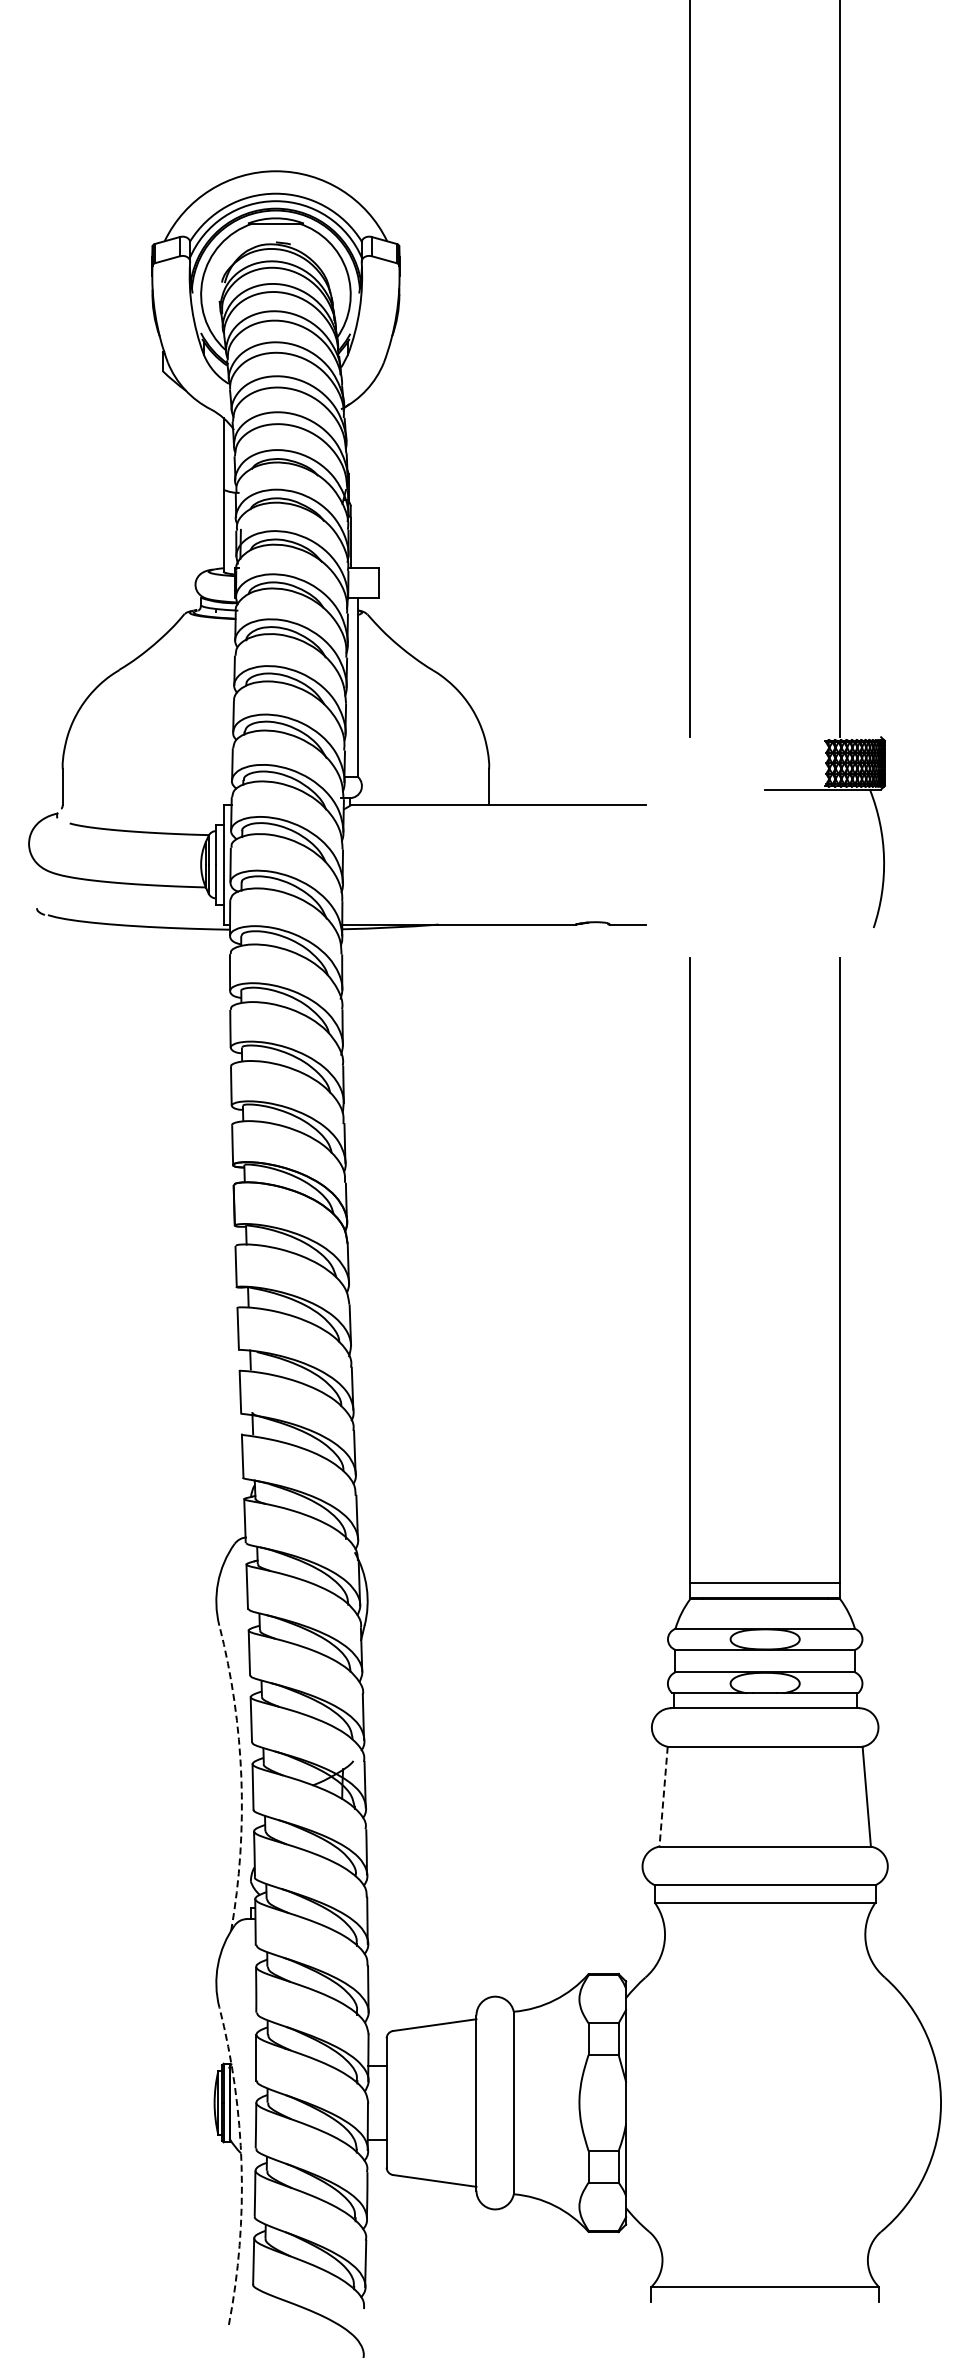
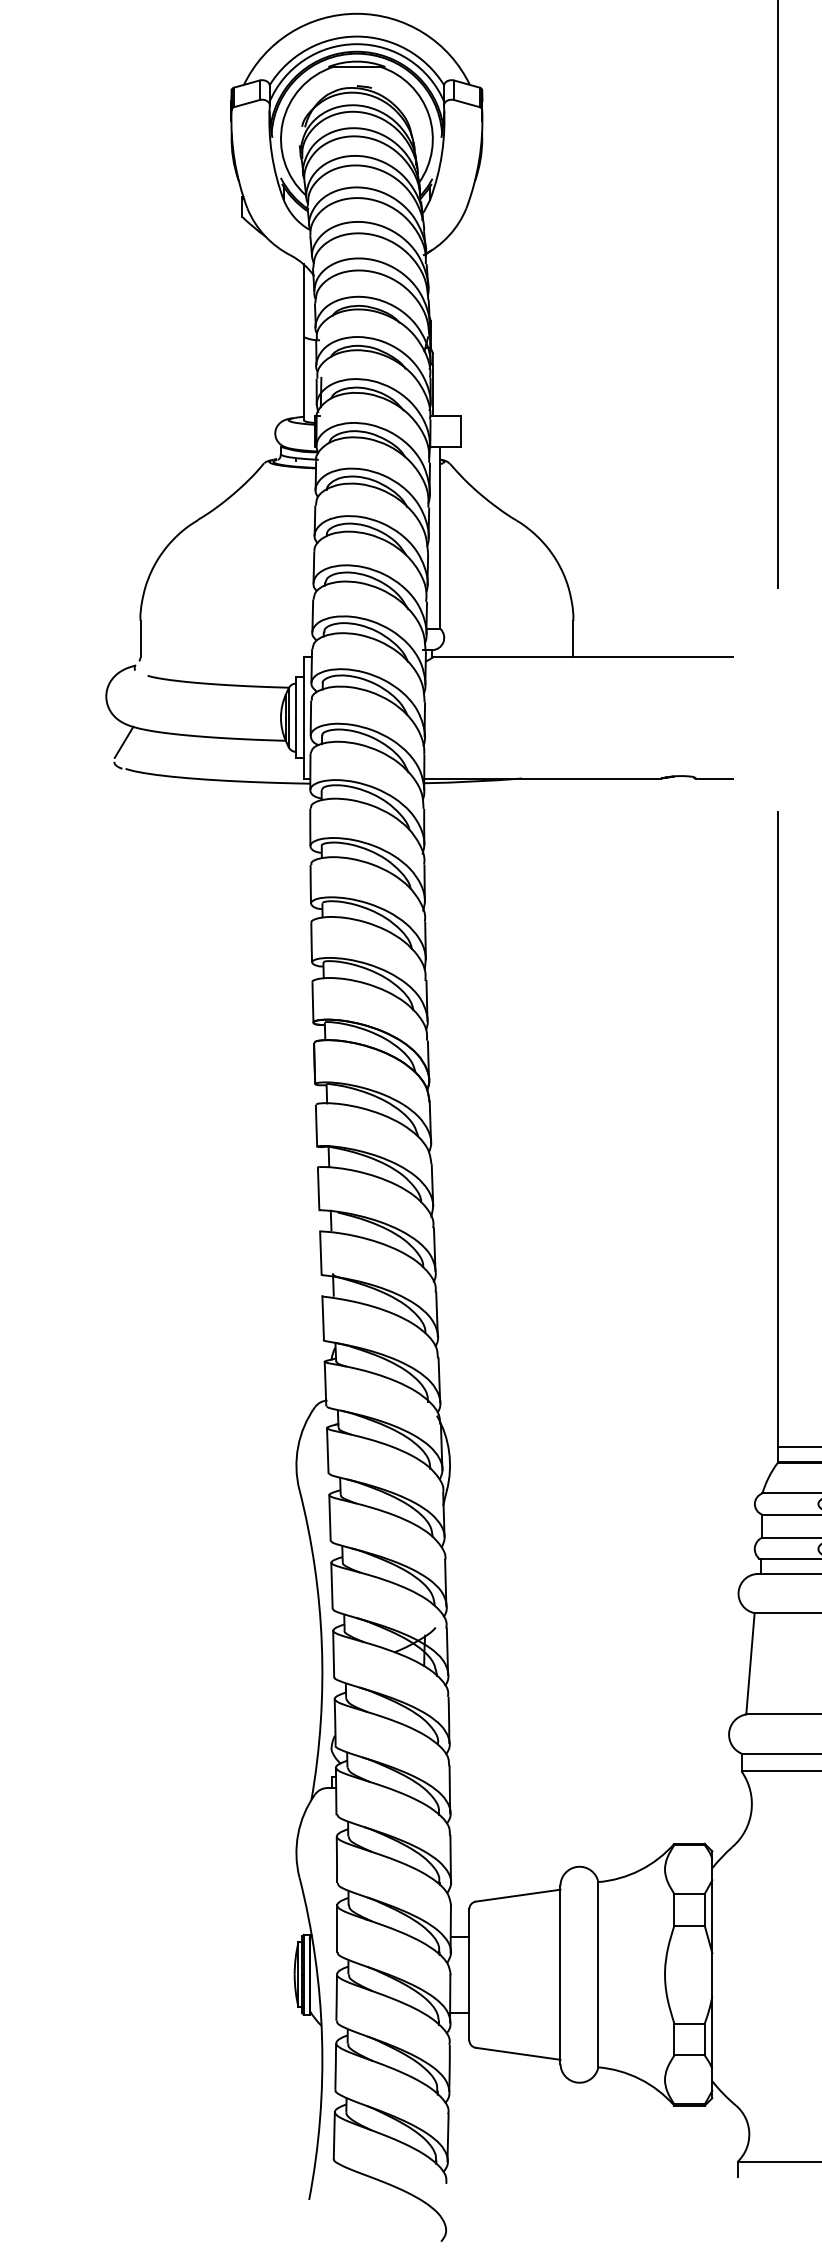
line: (46, 888) -> (124, 741), added
arc: (241, 1777) -> (321, 1644), dashed -> solid
line: (663, 1797) -> (750, 1664), dashed -> solid
arc: (241, 2165) -> (321, 2038), dashed -> solid

